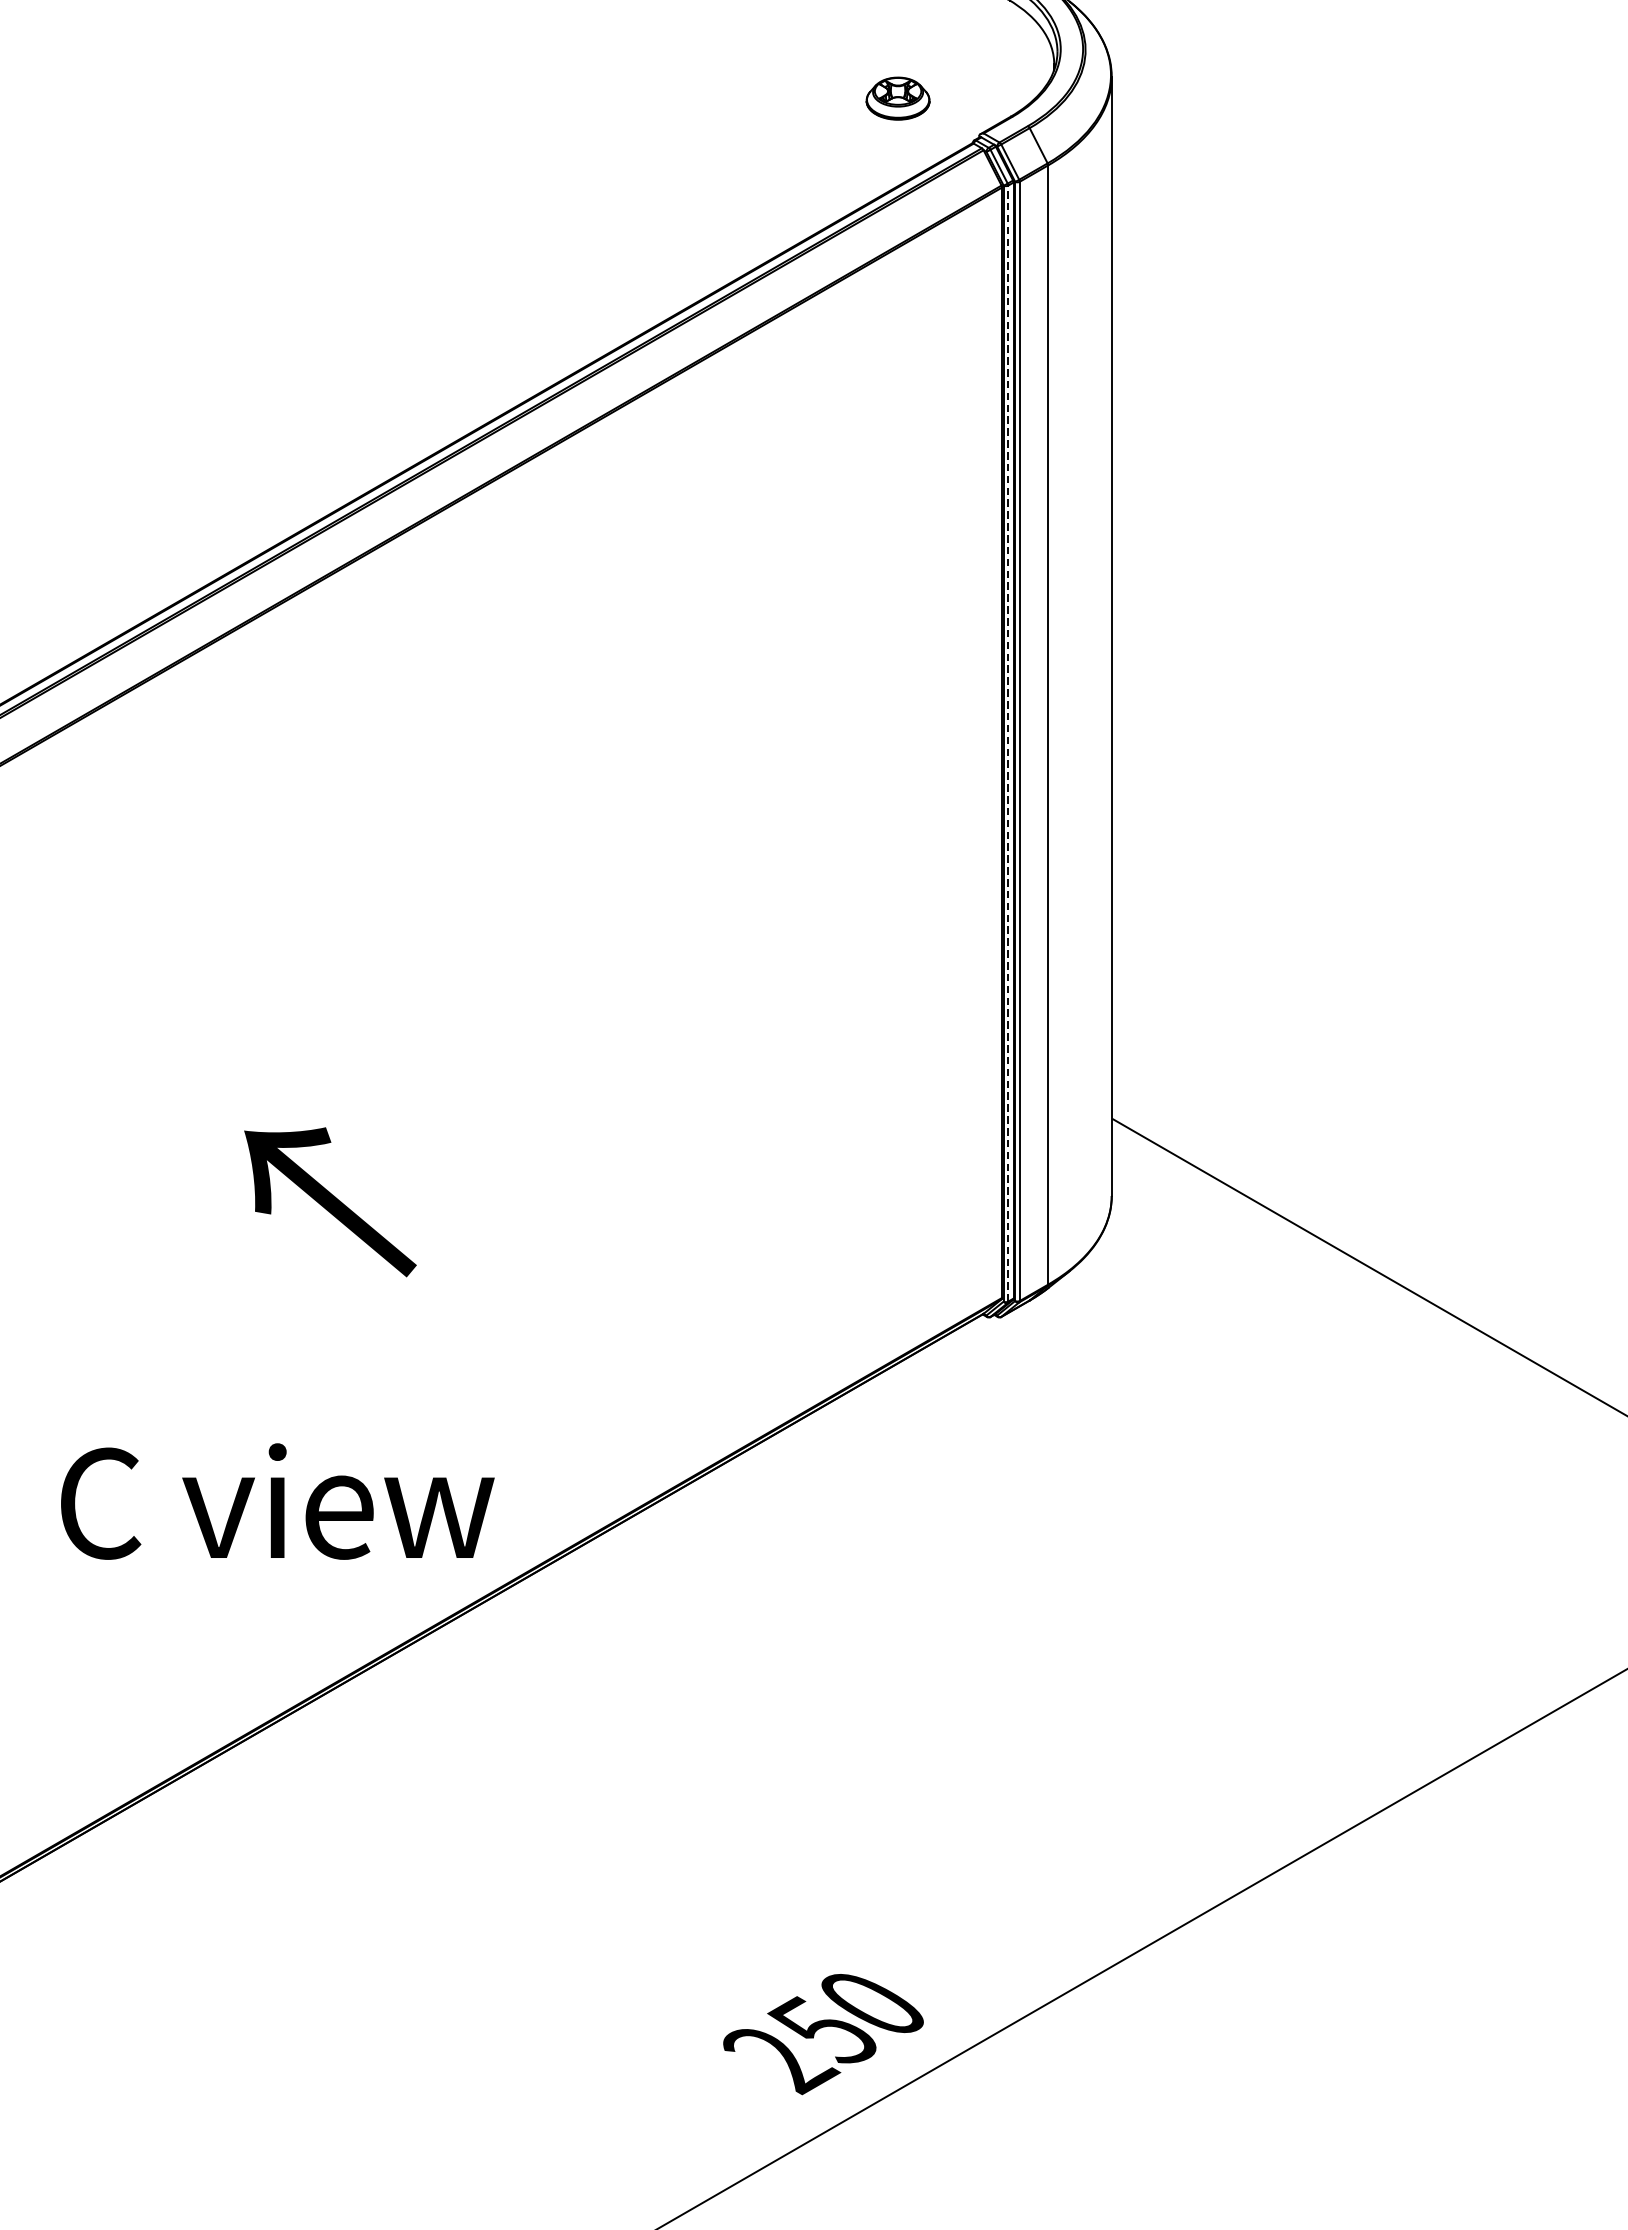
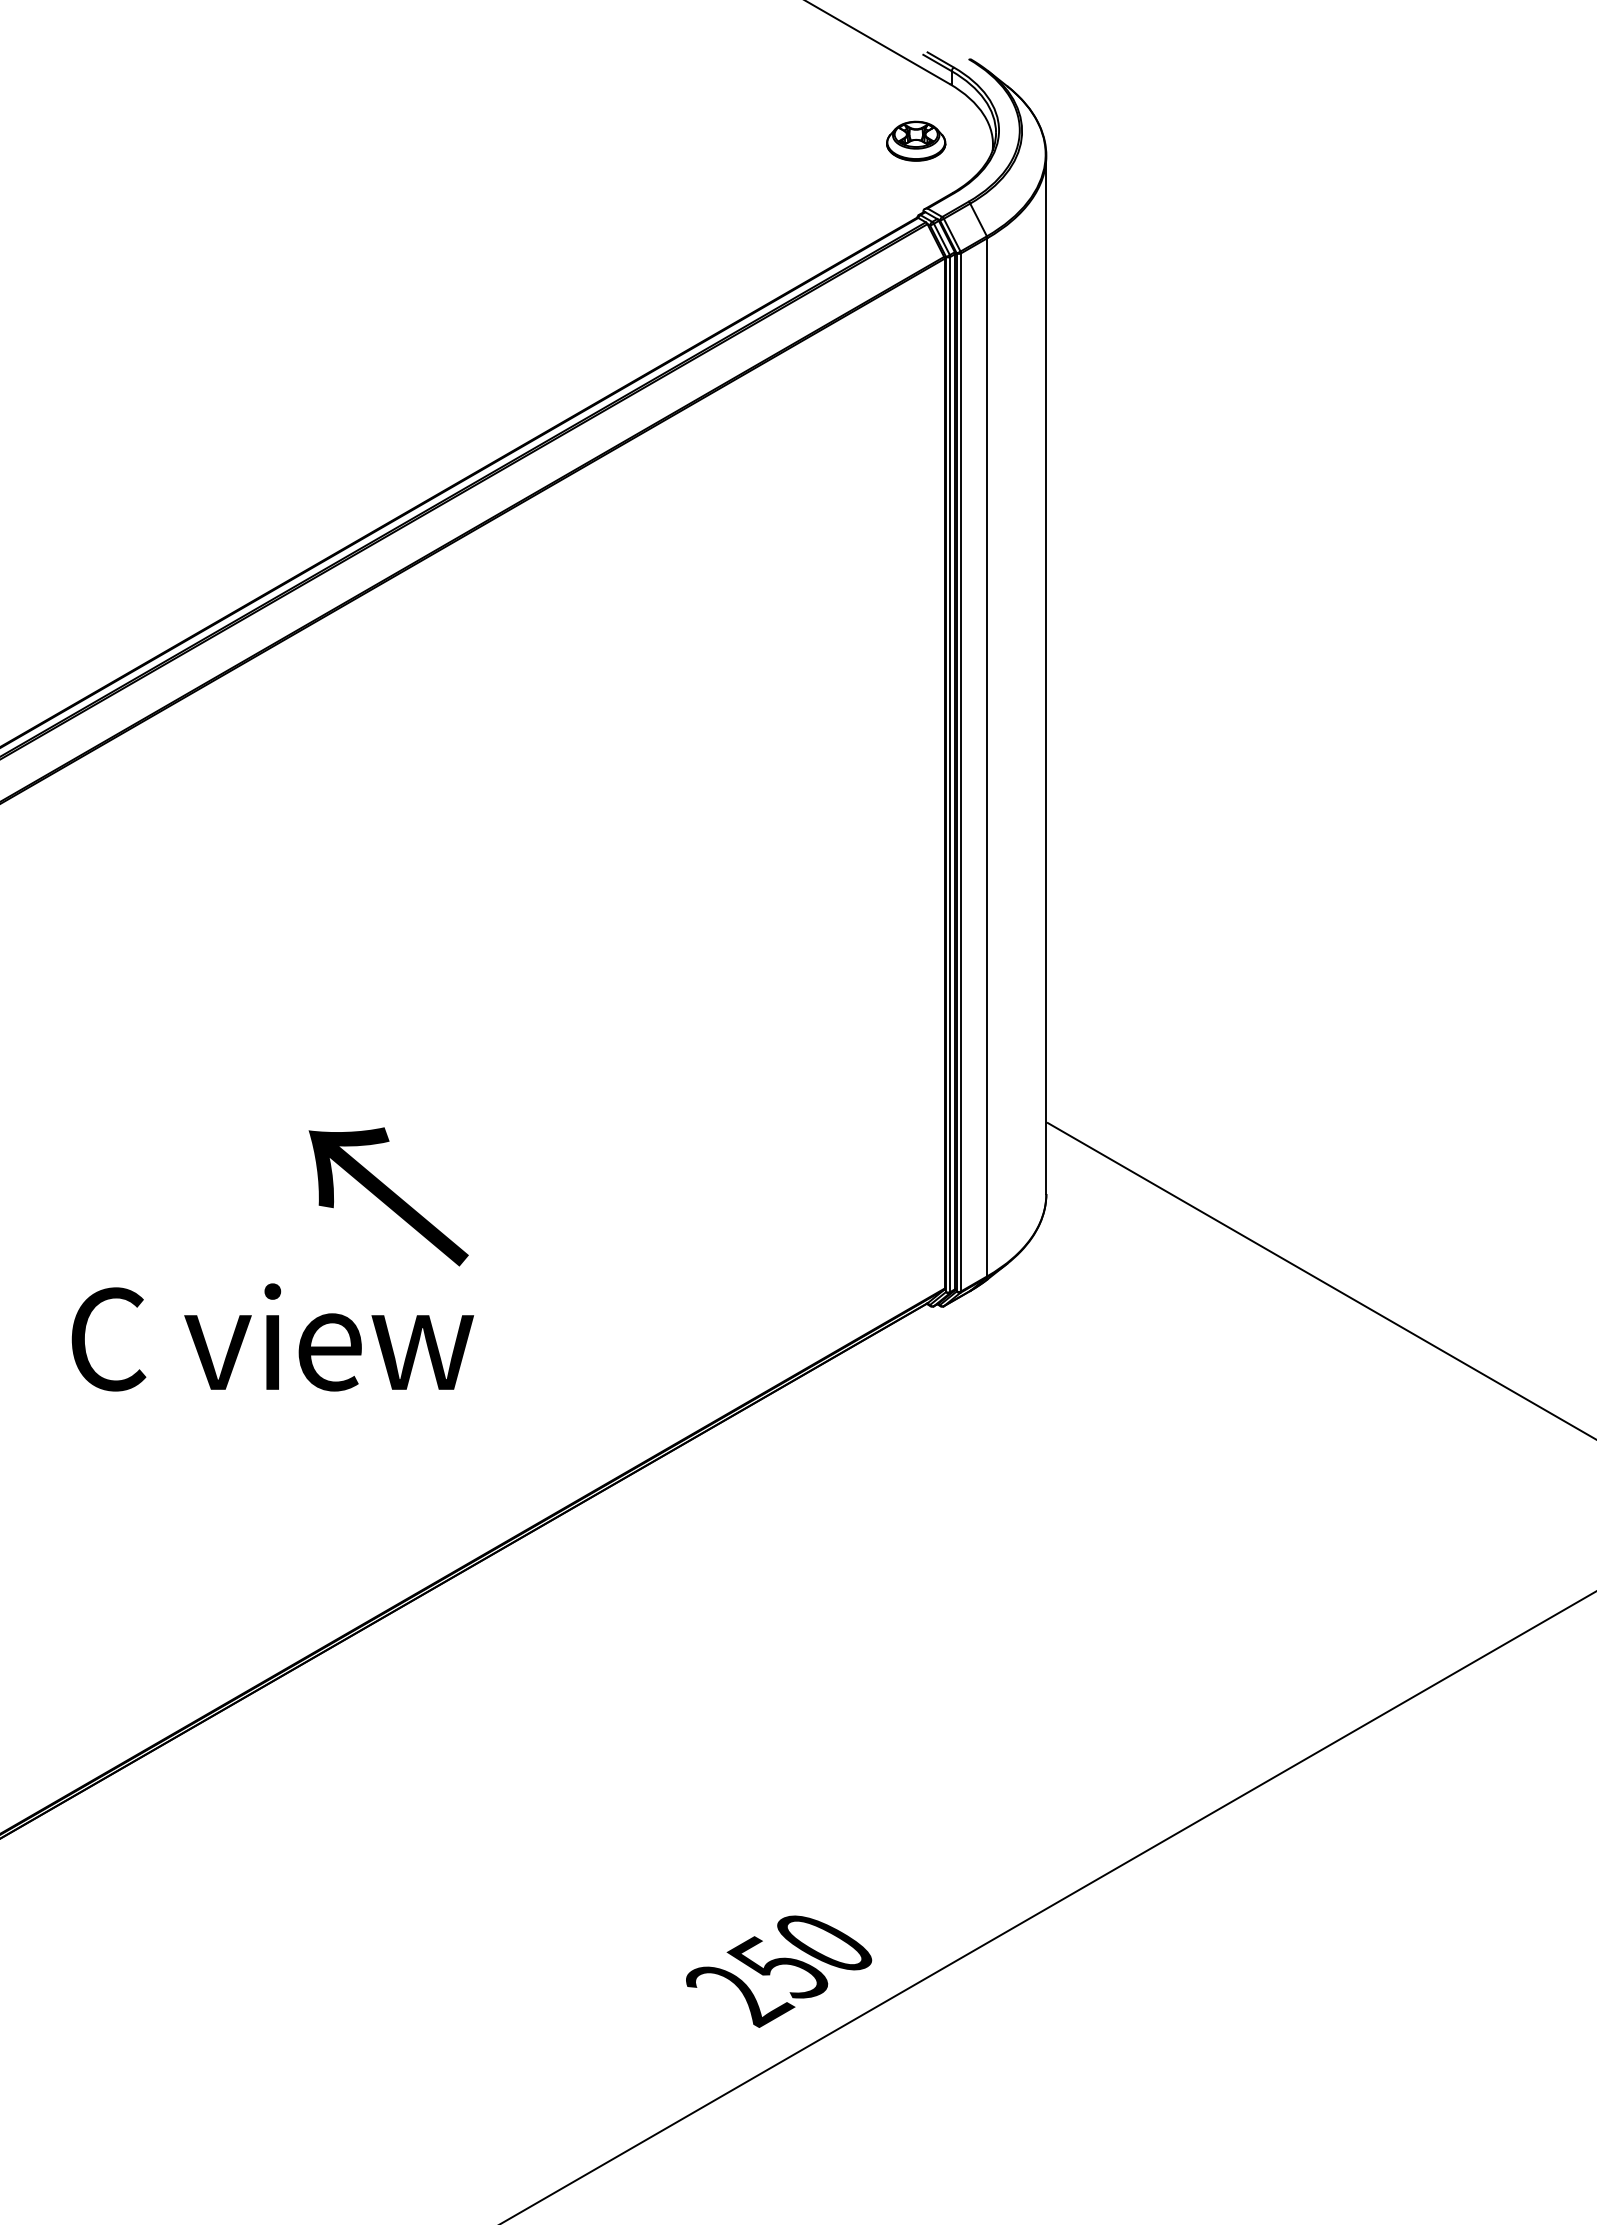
part: (898, 97) -> (916, 140), moved
line: (1008, 743) -> (950, 774), dashed -> solid
text: (330, 1201) -> (388, 1196), moved
text: (277, 1501) -> (272, 1337), moved

